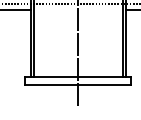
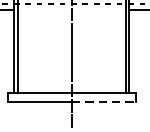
line: (104, 84) -> (103, 101), solid -> dashed

